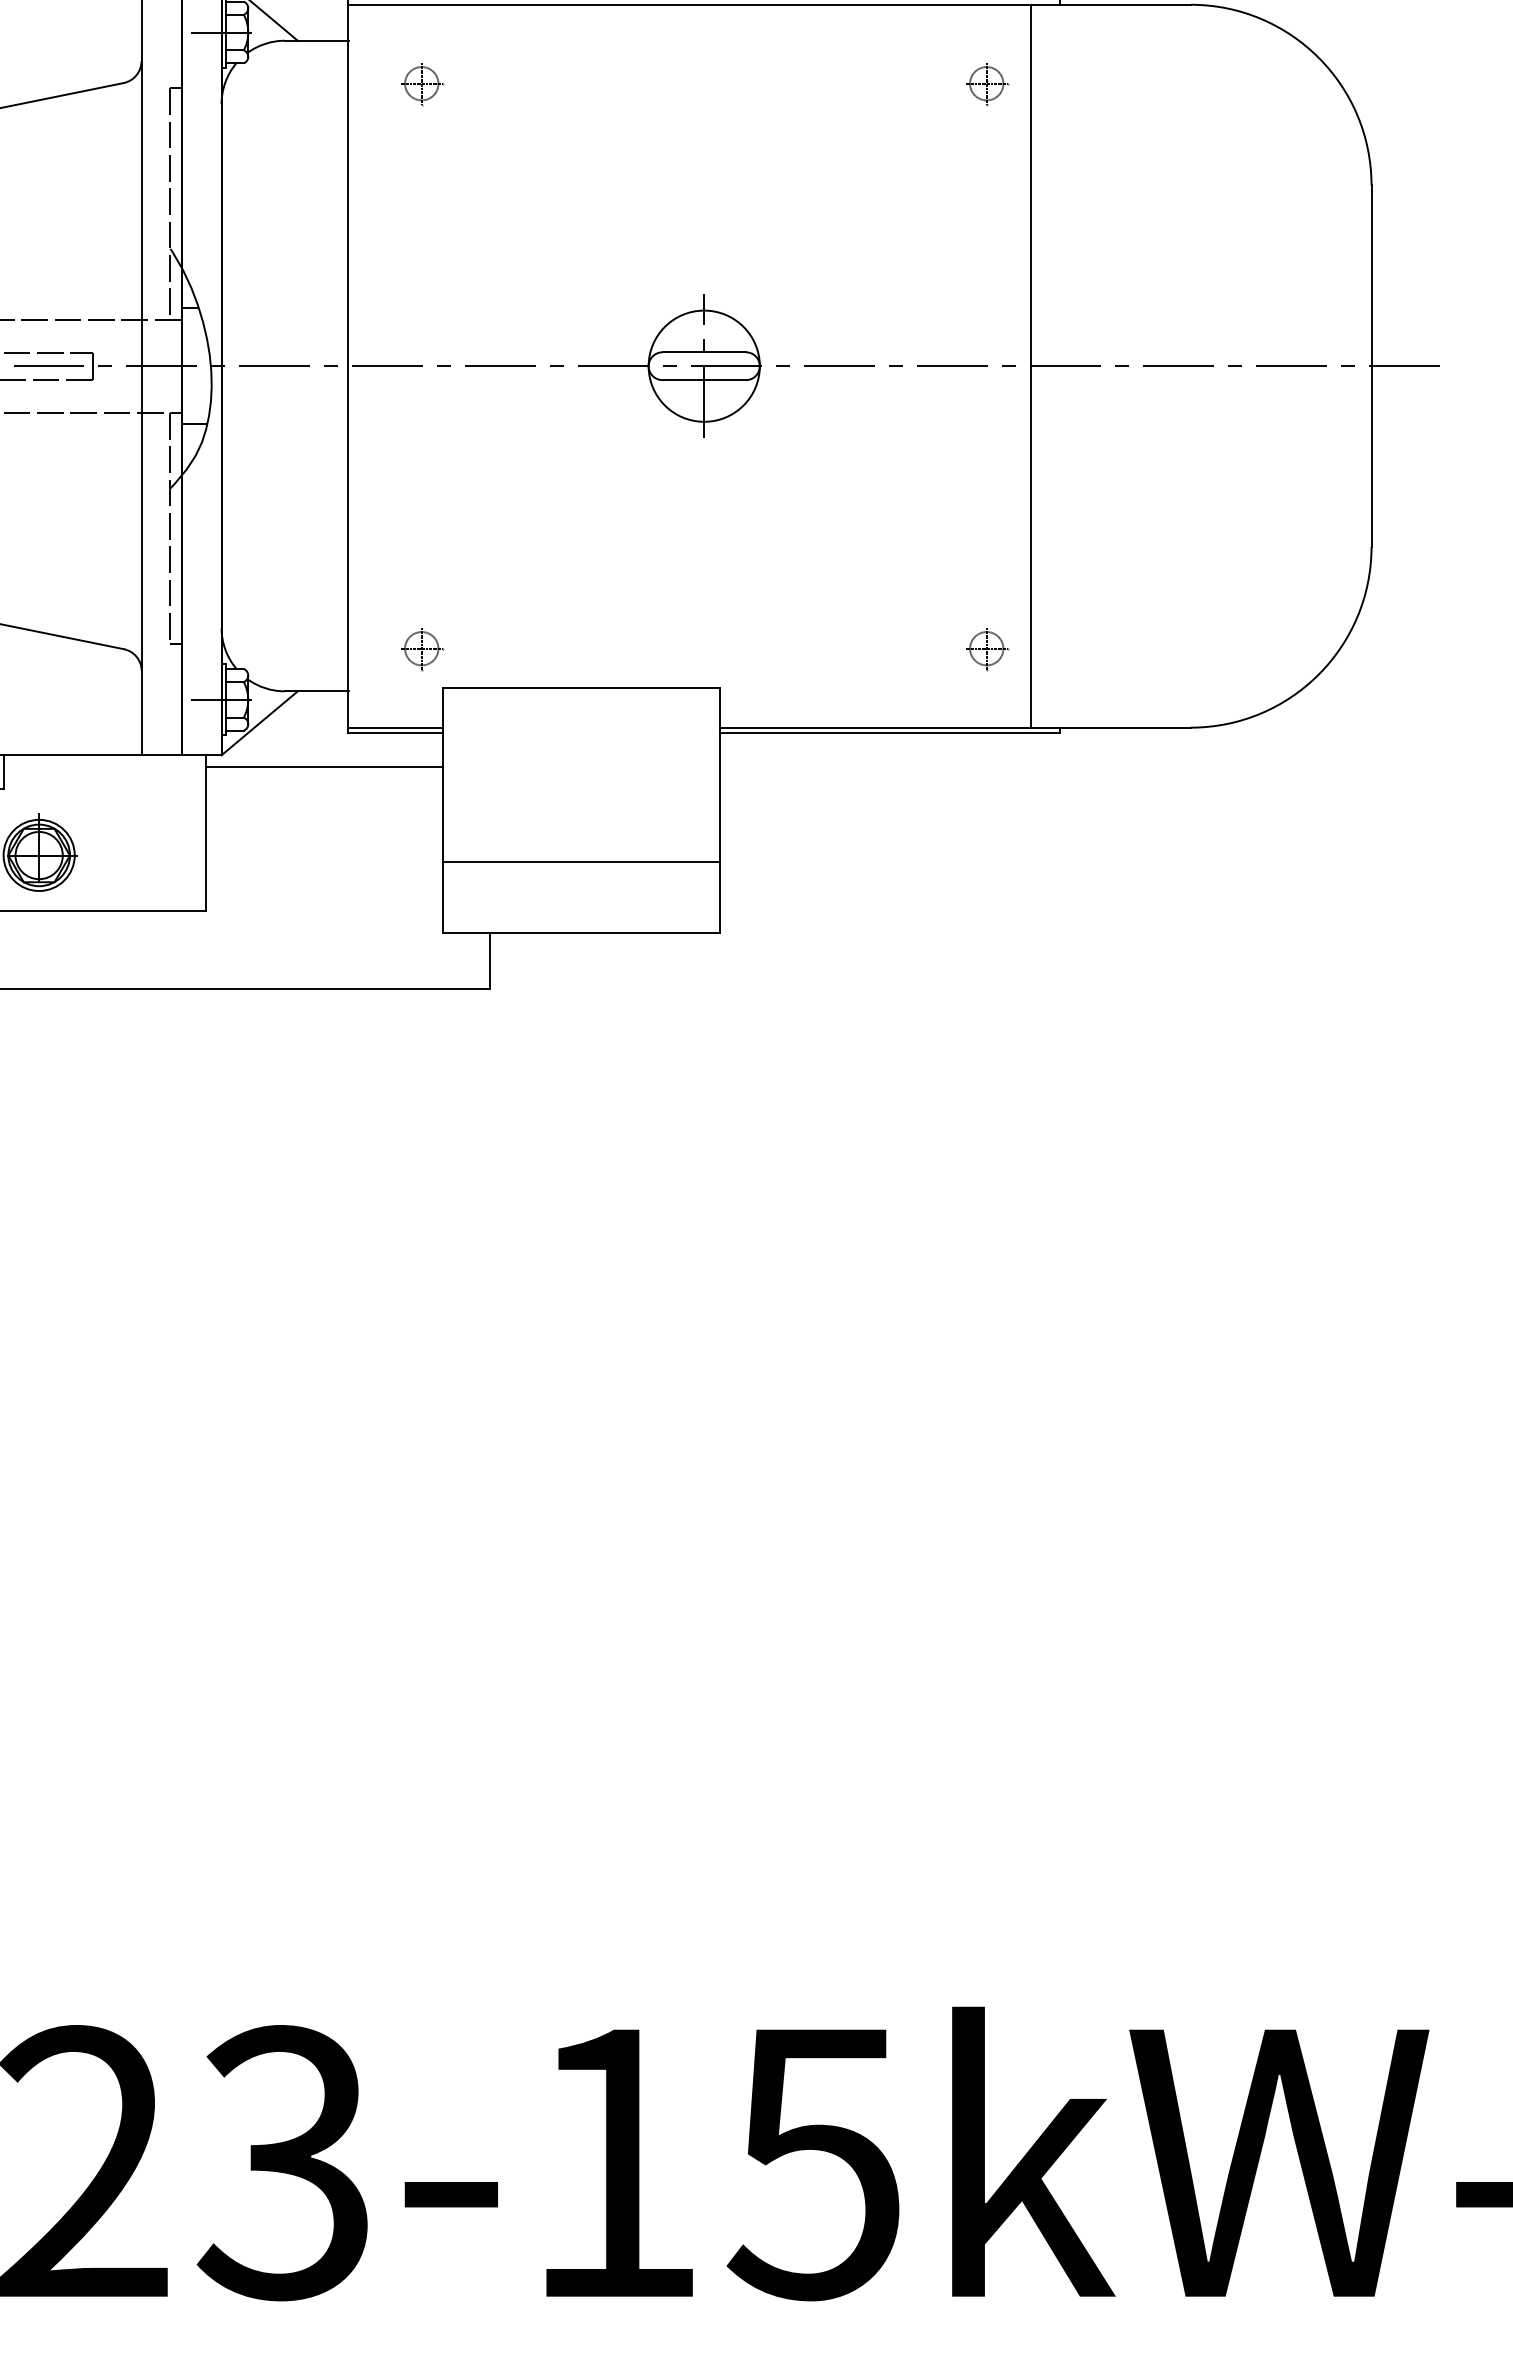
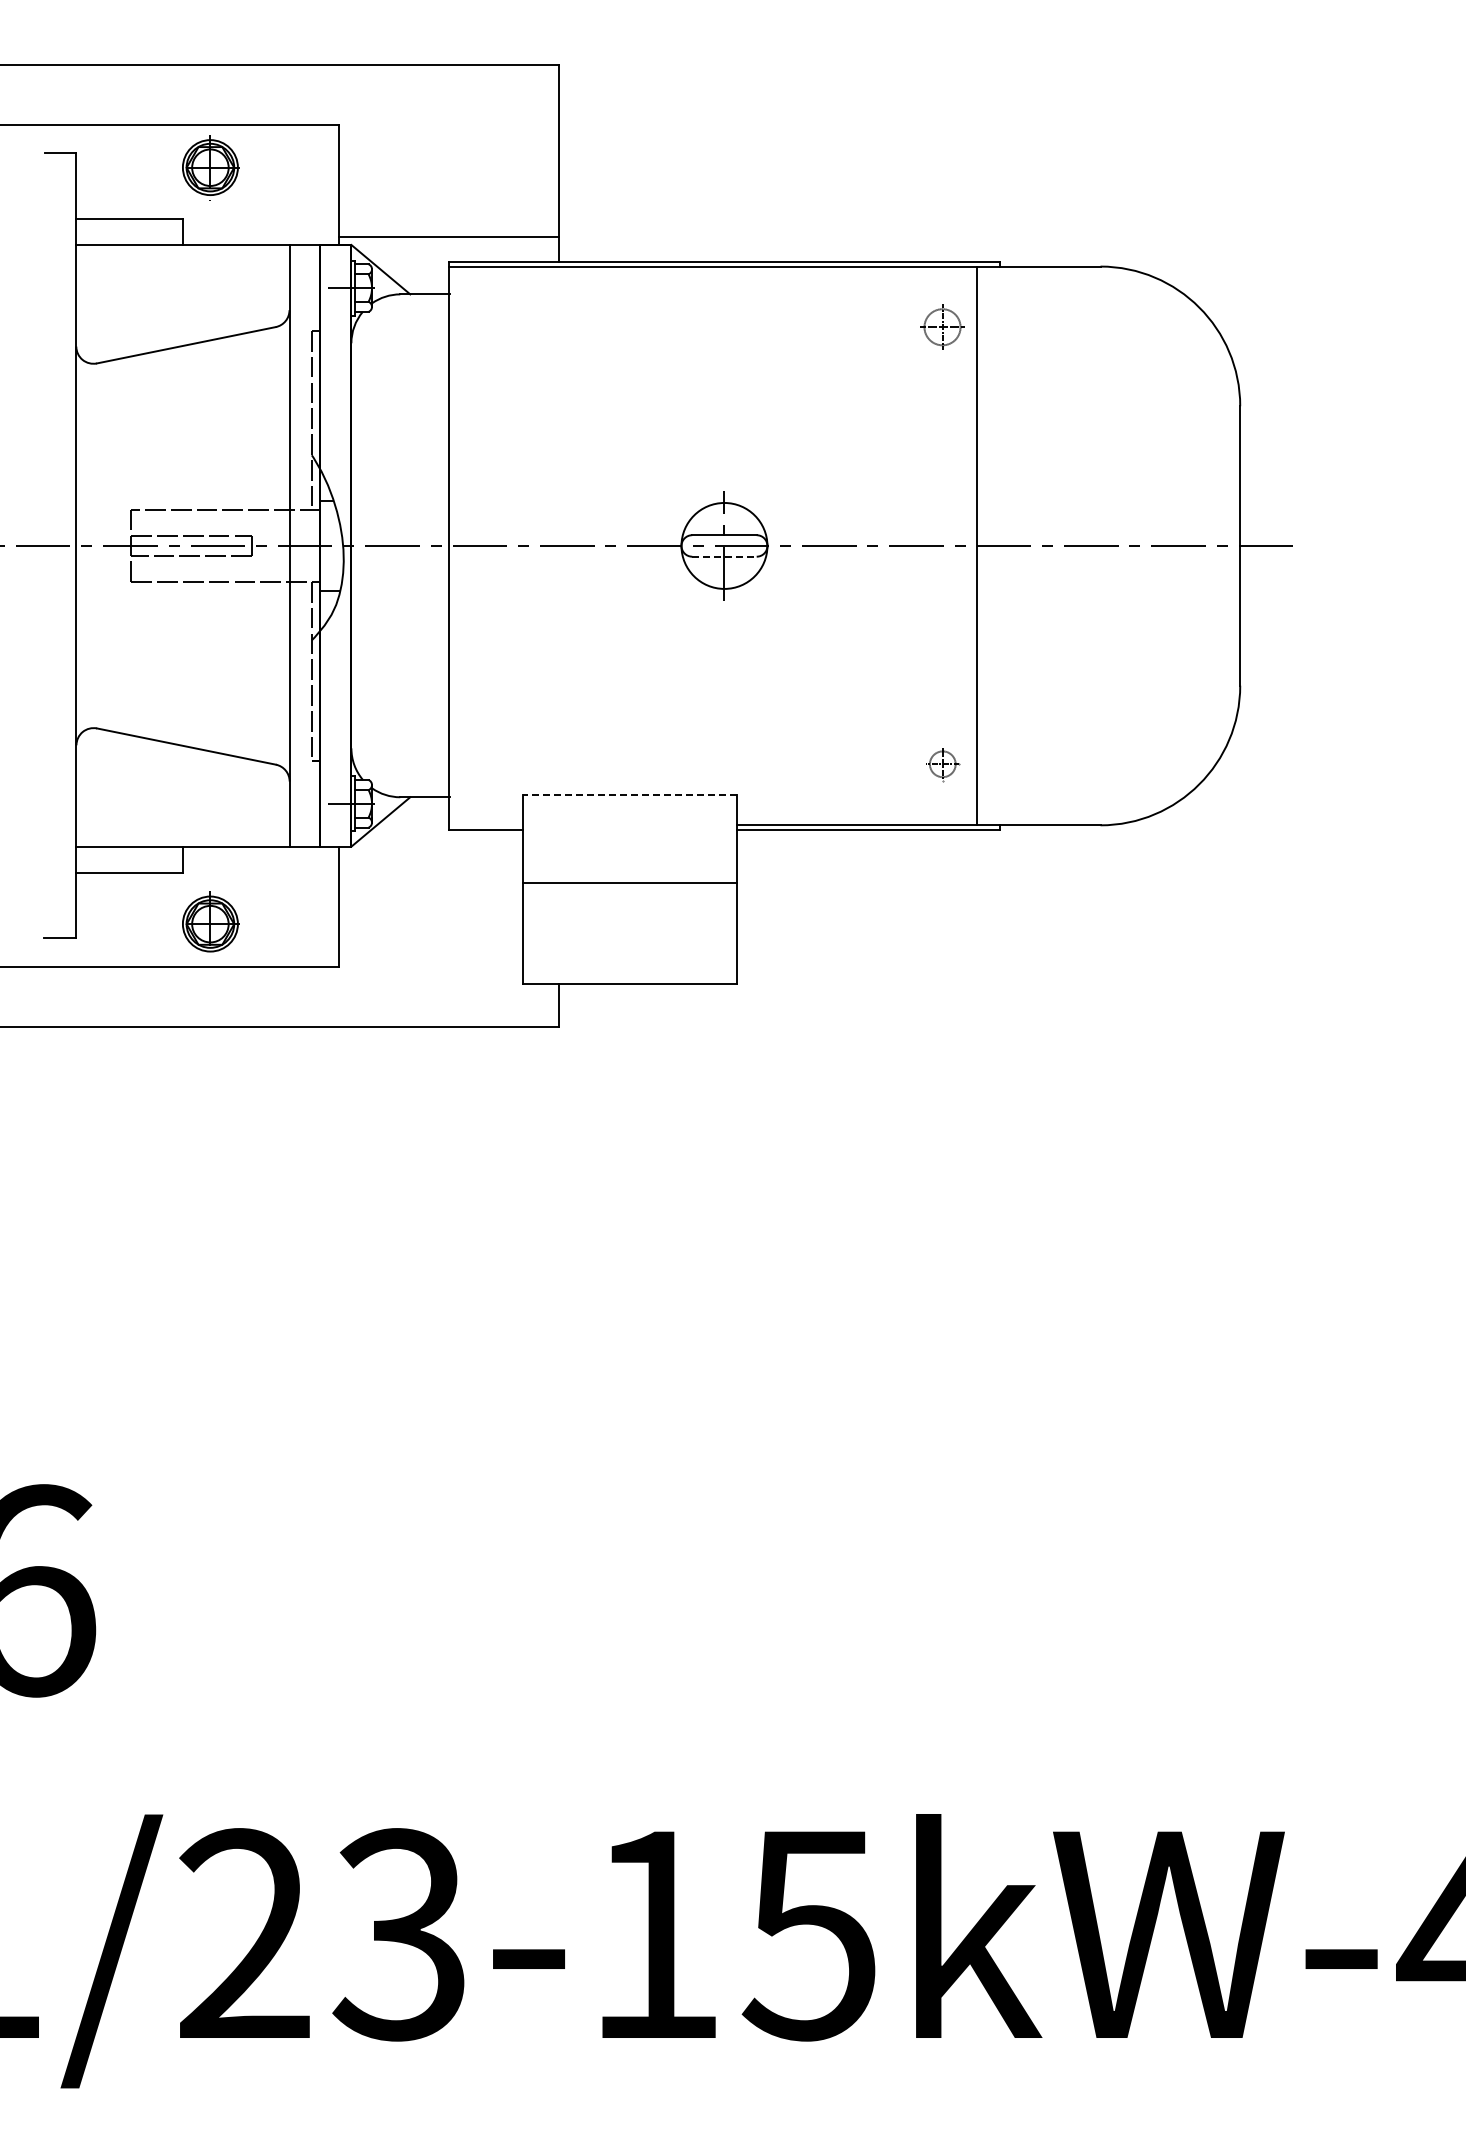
part: (422, 84) -> (506, 328), removed
part: (987, 84) -> (943, 328), size x1.4
line: (704, 379) -> (724, 556), solid -> dashed
part: (422, 650) -> (506, 765), removed
line: (581, 687) -> (629, 794), solid -> dashed
line: (395, 727) -> (485, 825), removed
line: (323, 766) -> (430, 855), removed
line: (581, 861) -> (629, 882), moved

